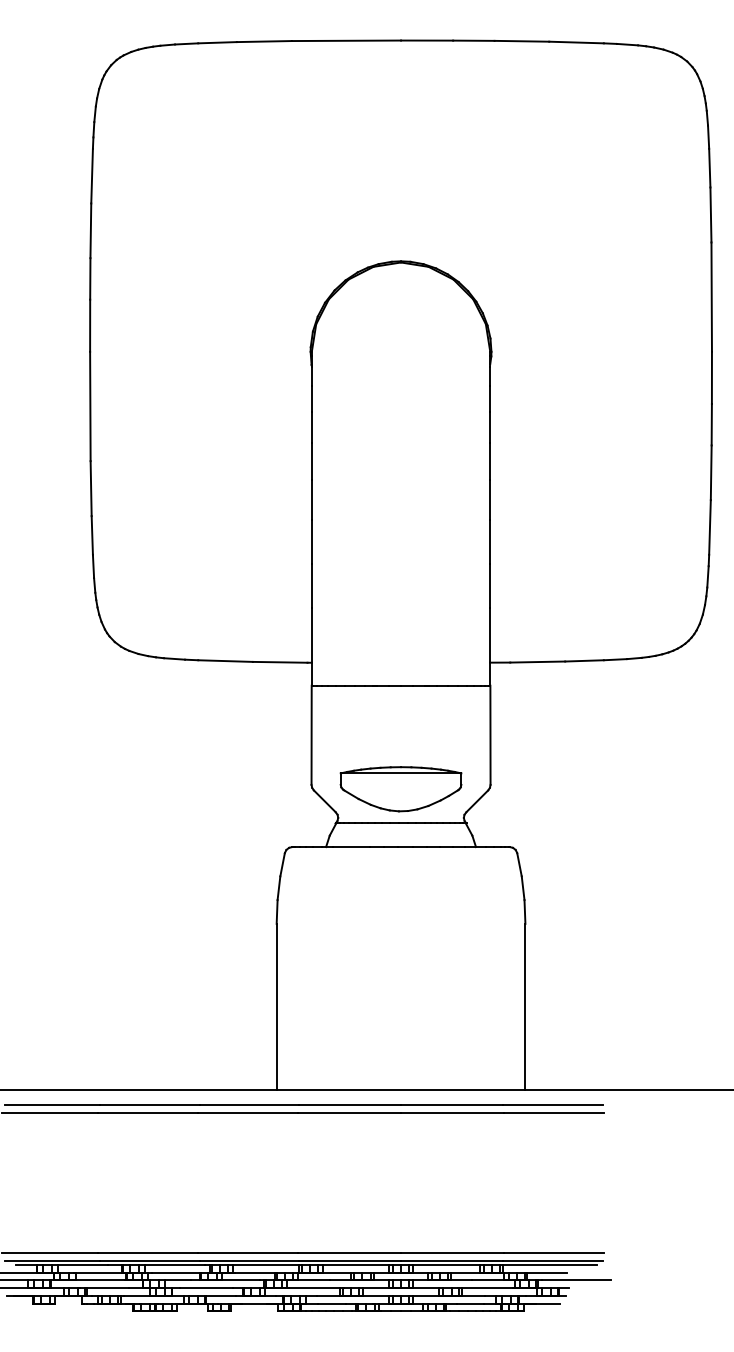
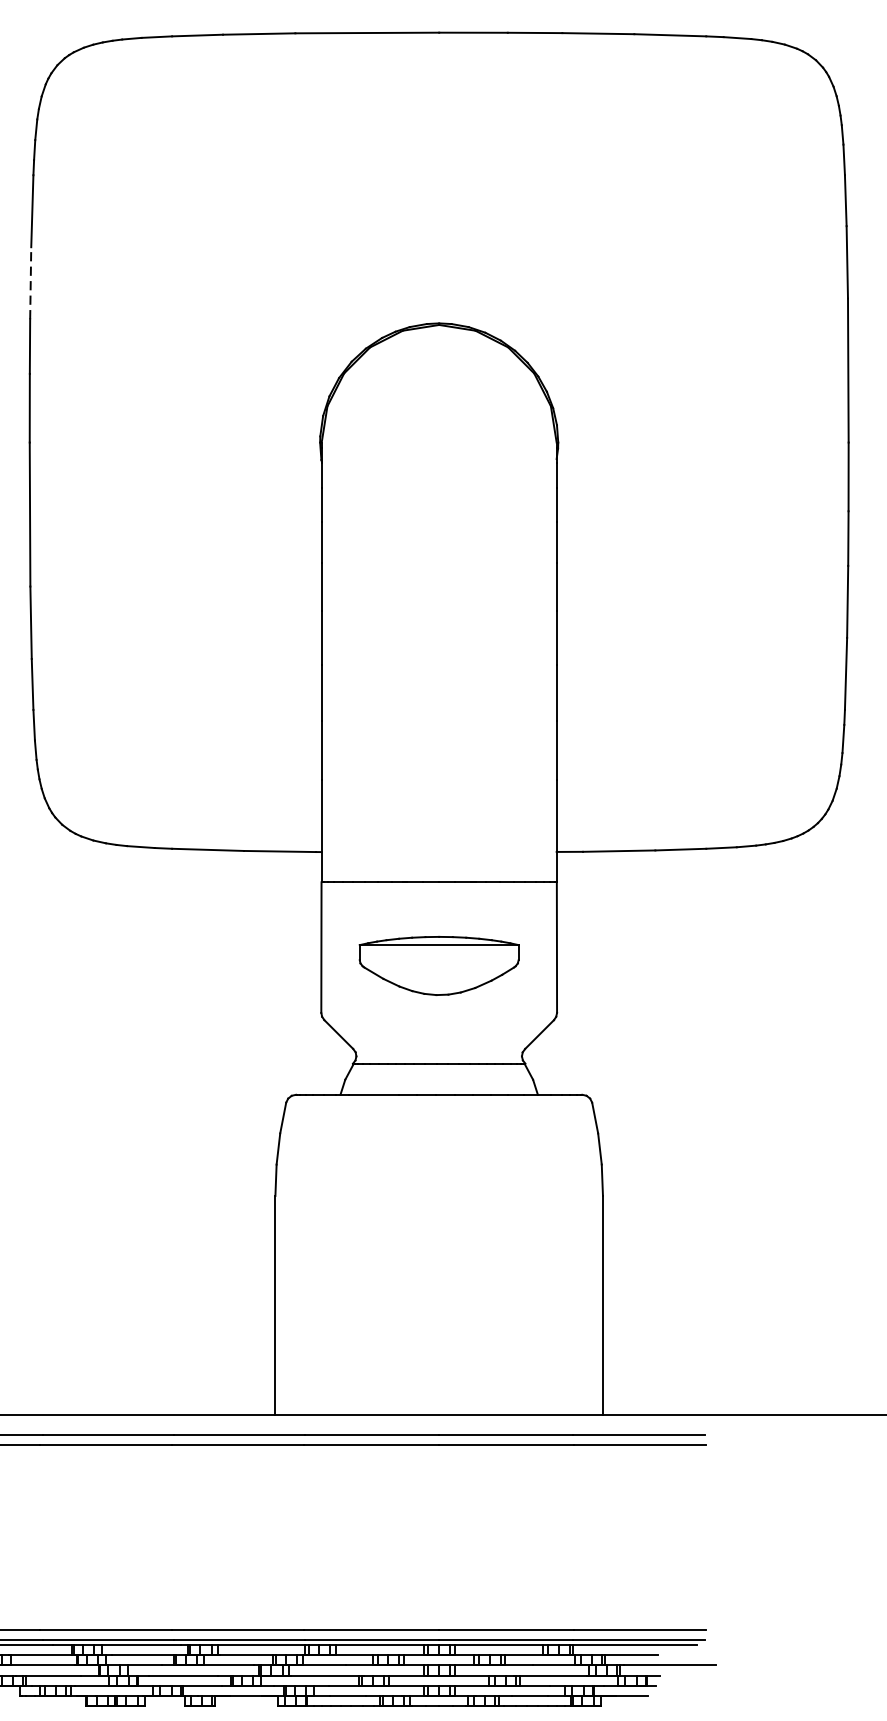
line: (90, 230) -> (30, 282), solid -> dashed
part: (400, 789) -> (438, 966), moved

